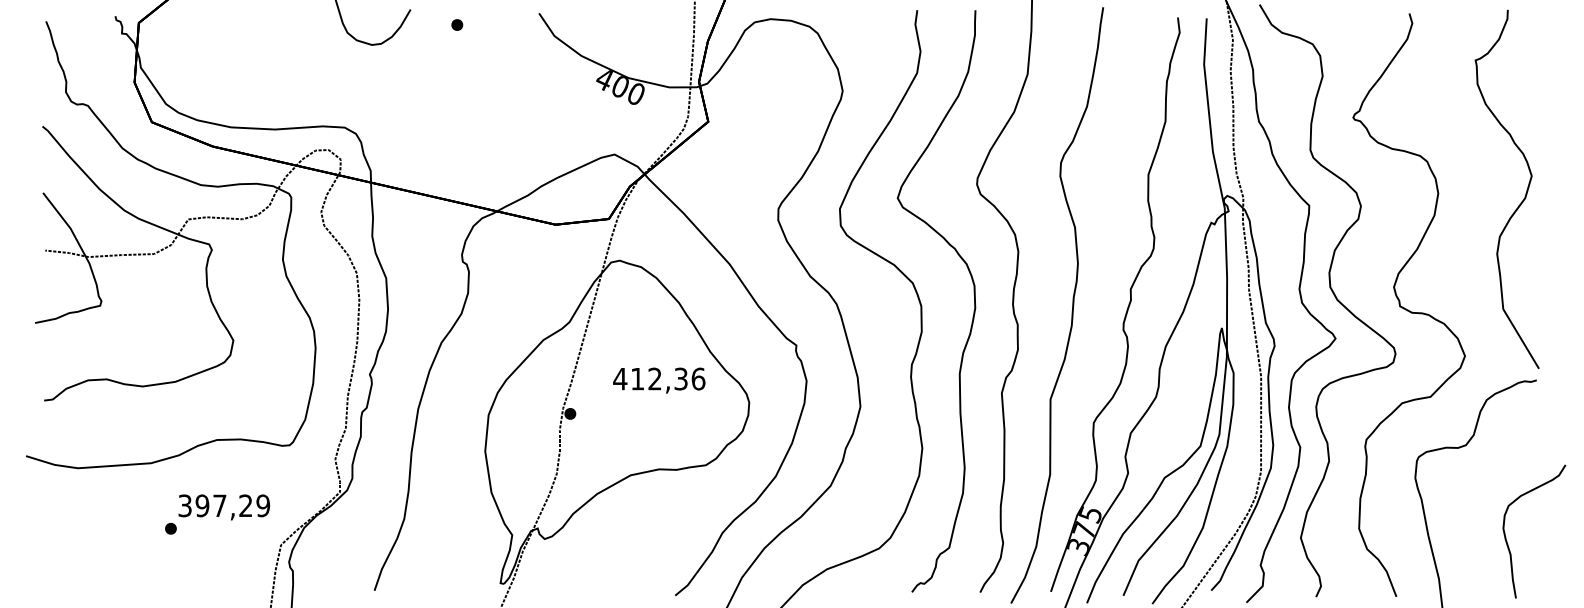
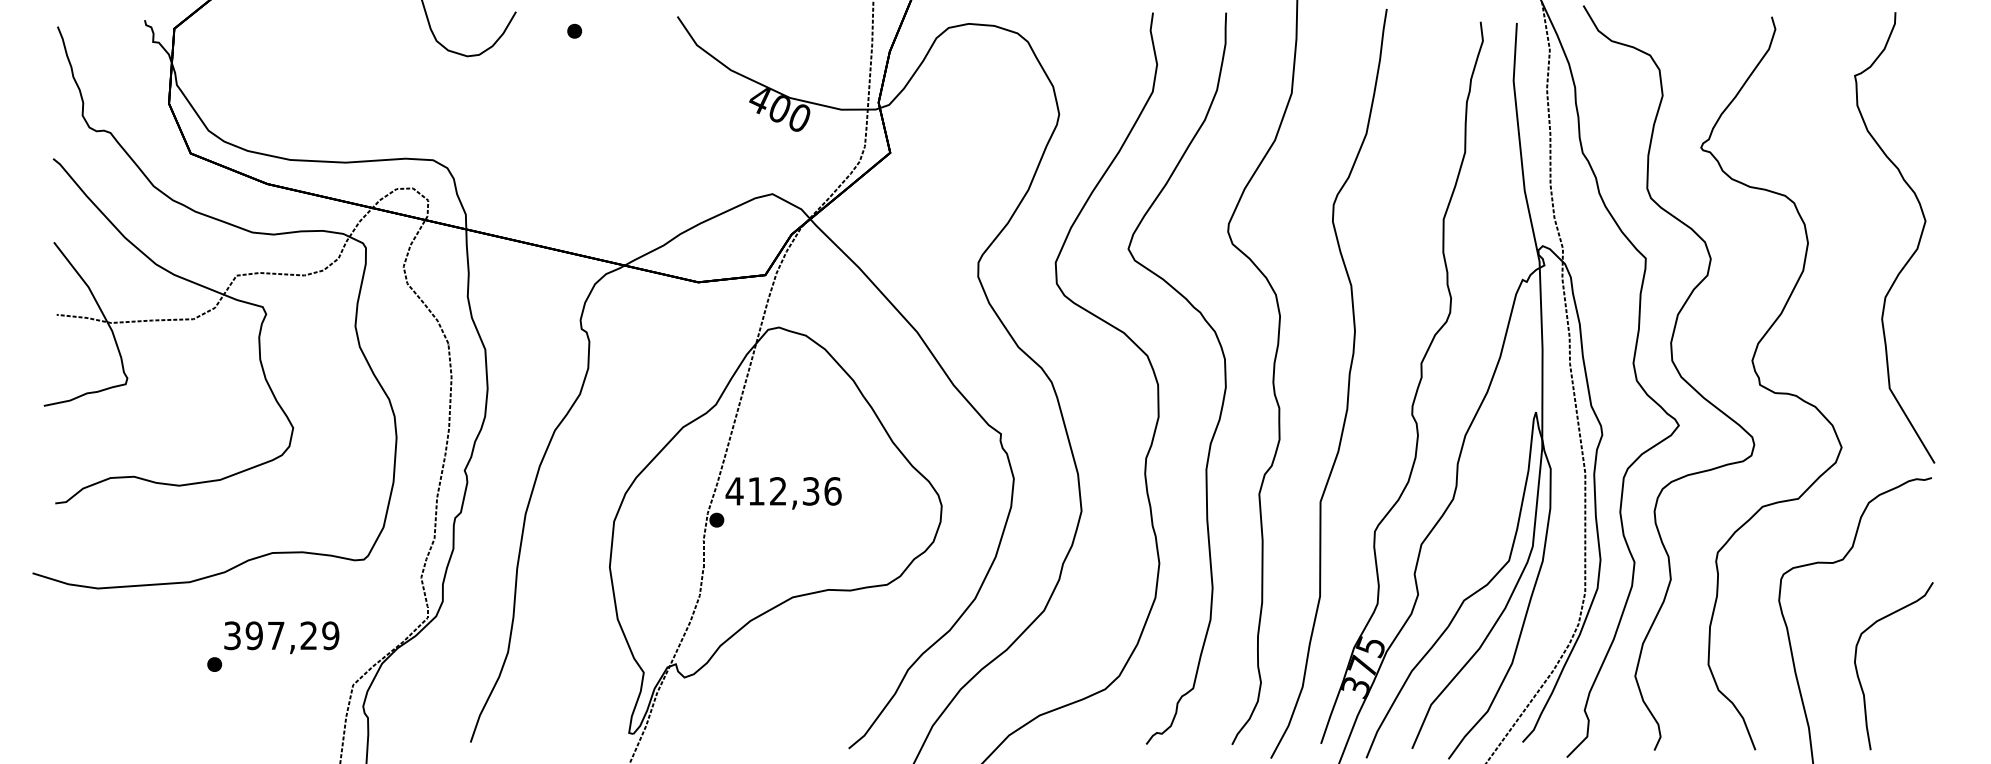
text: (659, 380) -> (783, 493), moved
part: (1506, 537) -> (1858, 673), moved

